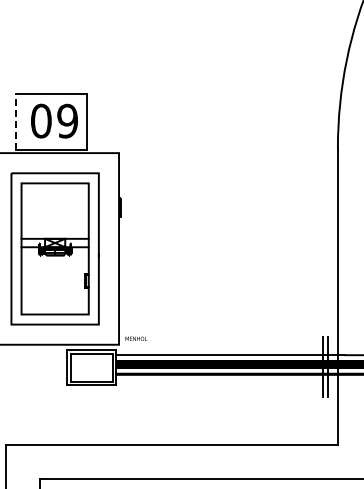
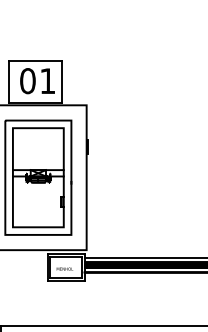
text: (67, 120) -> (47, 80), 09 -> 01
line: (16, 121) -> (9, 81), dashed -> solid
text: (136, 338) -> (65, 268), moved

